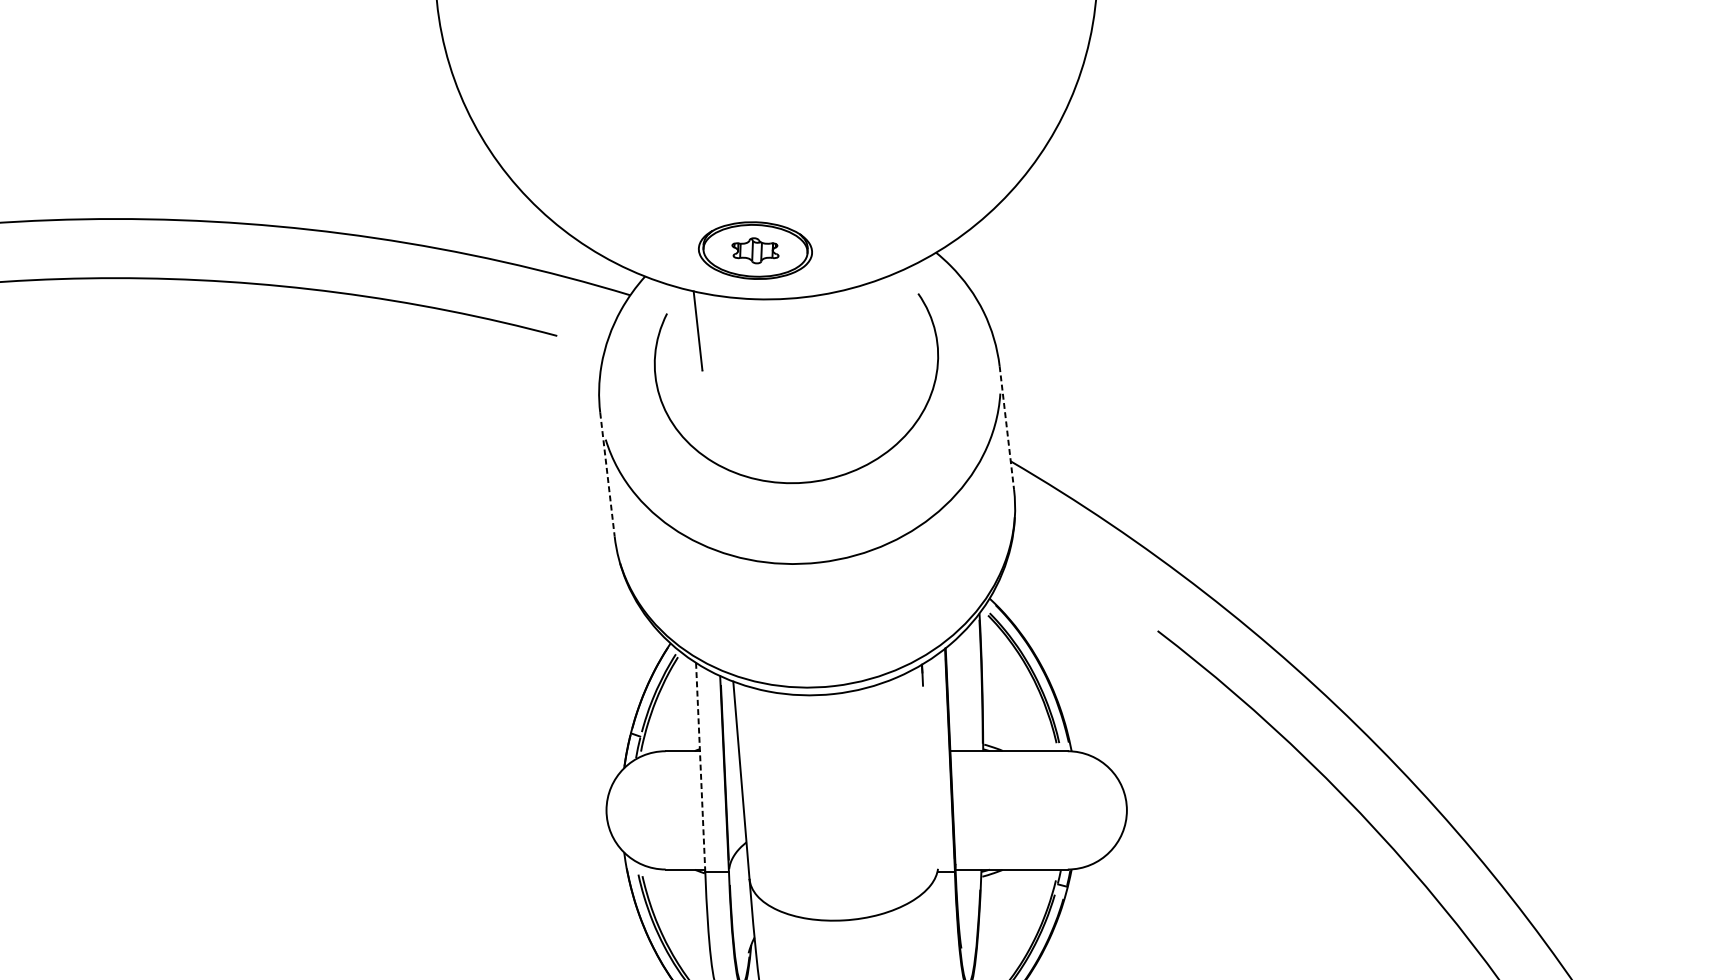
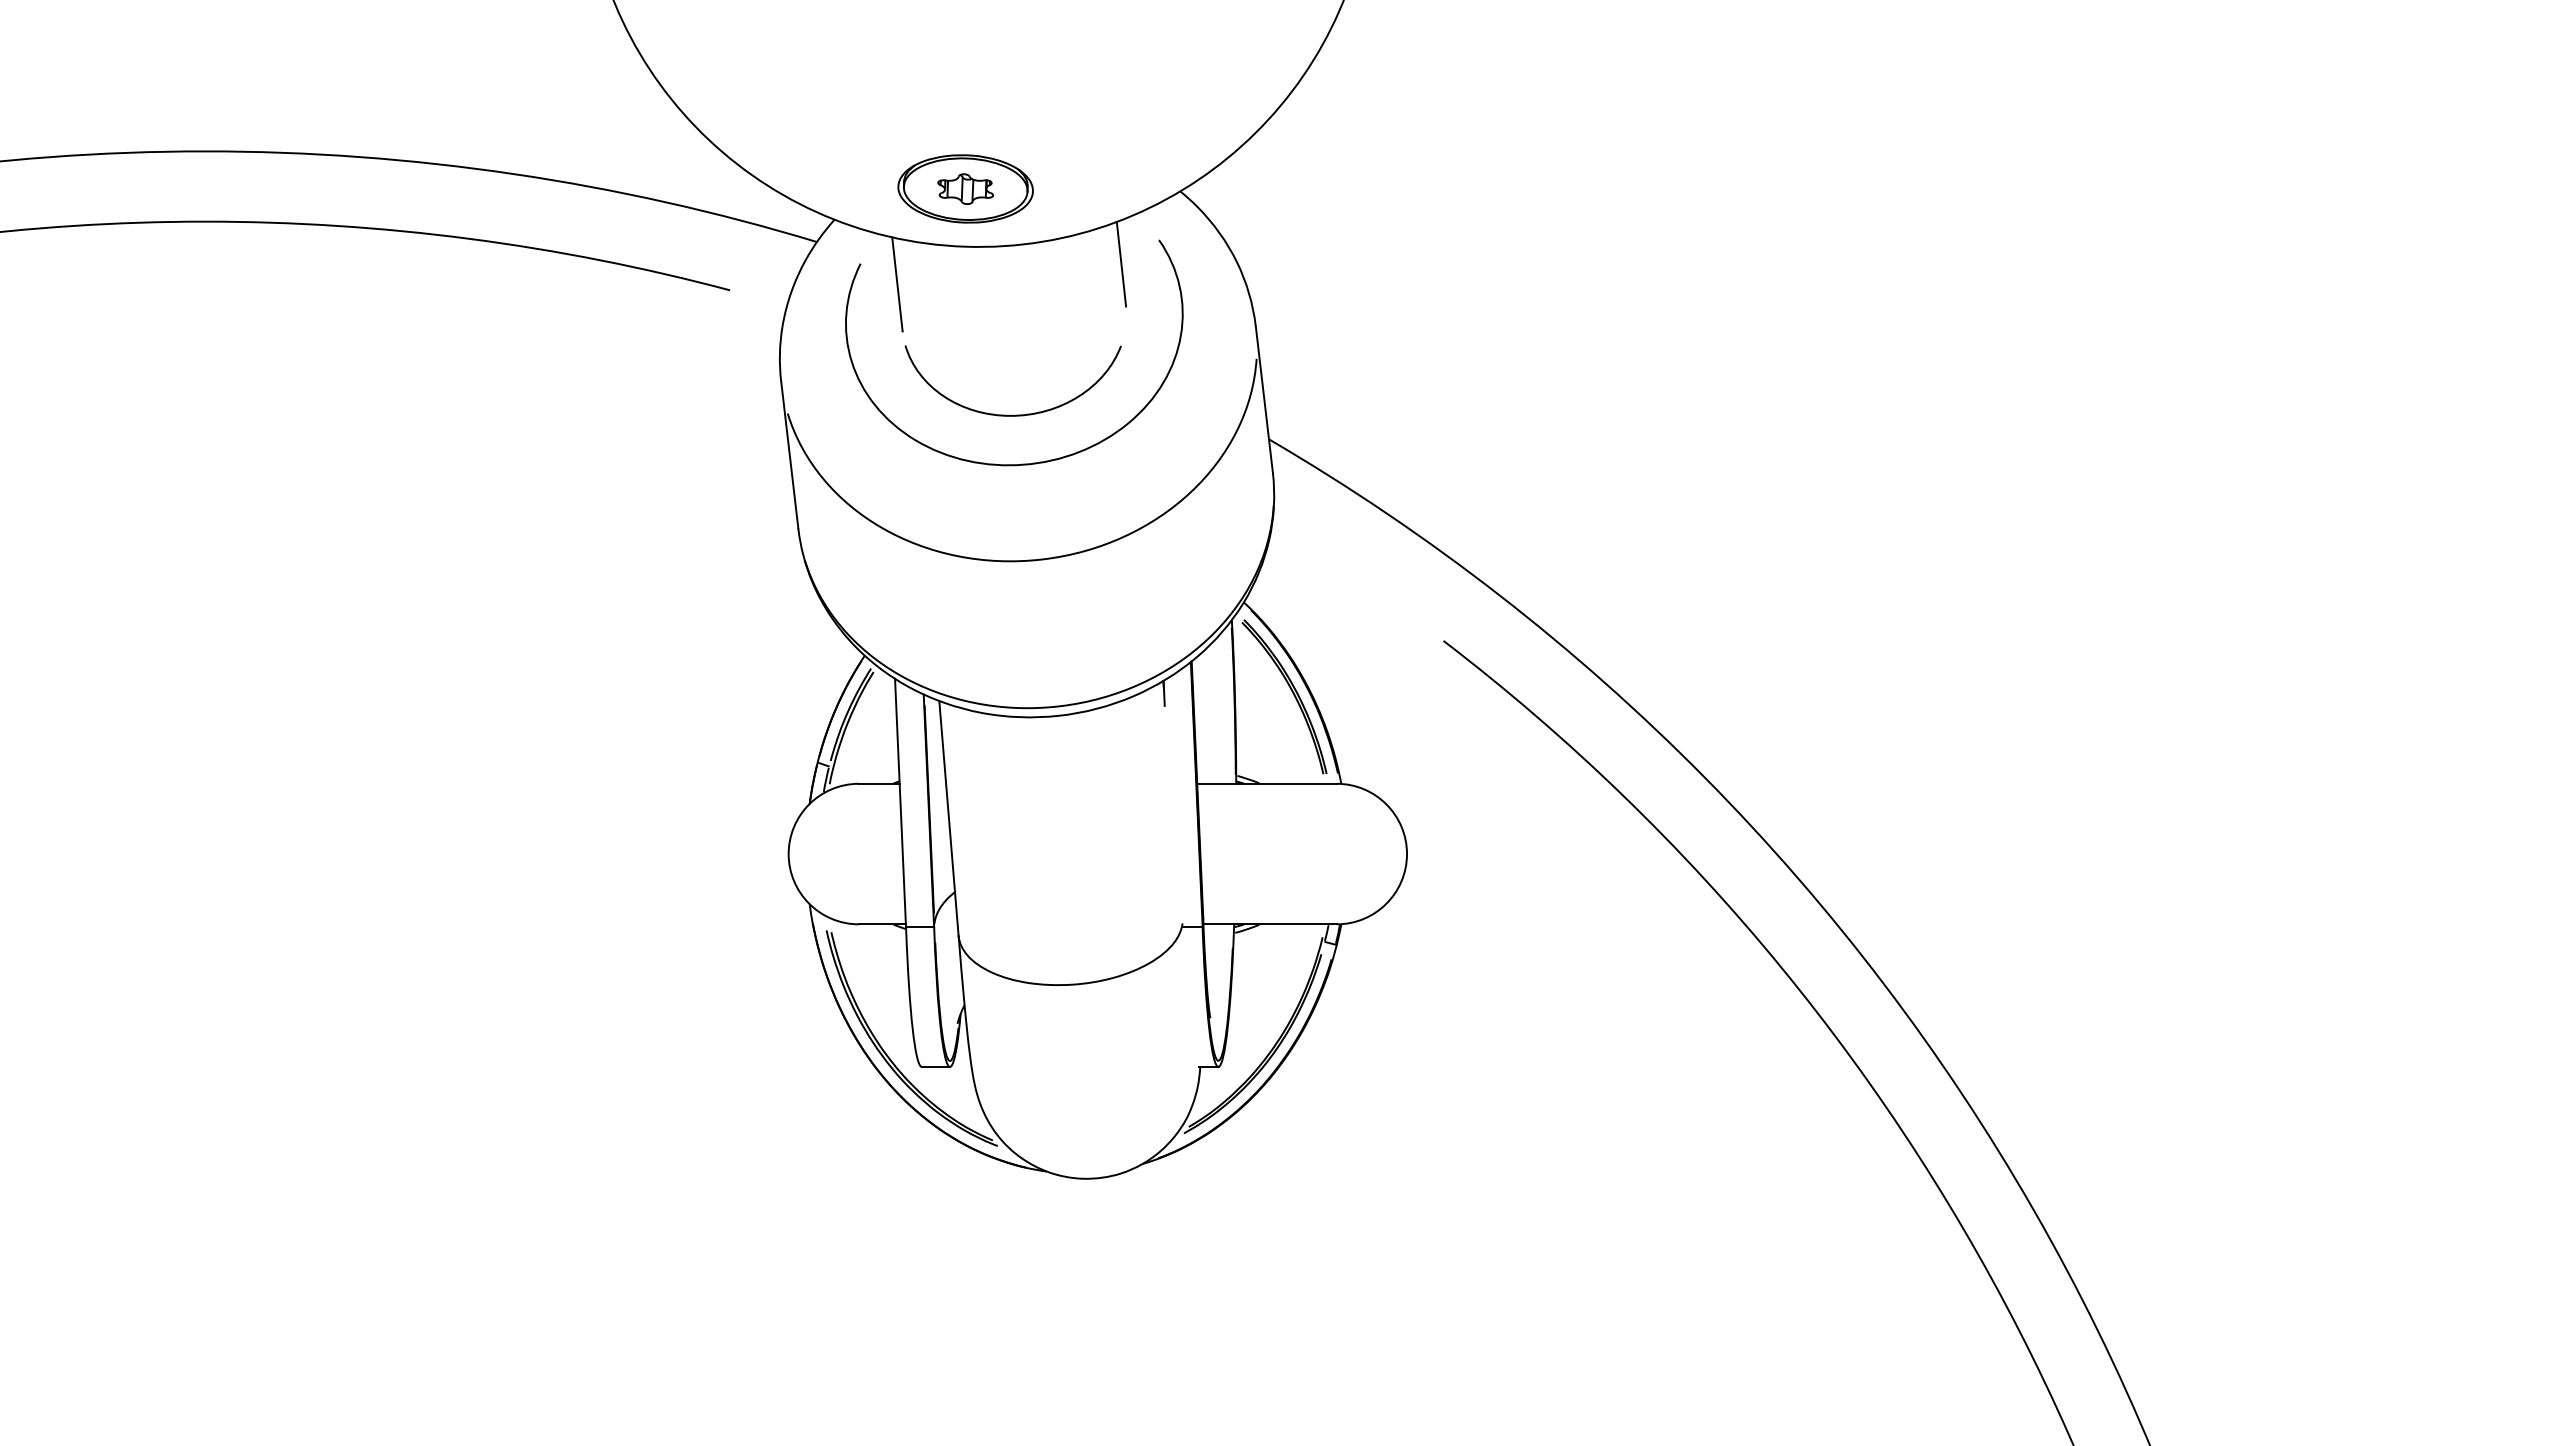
line: (886, 313) -> (1121, 263), added
line: (1006, 427) -> (1264, 399), dashed -> solid
curve: (797, 440) -> (1015, 414), added
line: (607, 474) -> (789, 455), dashed -> solid
line: (700, 767) -> (900, 803), dashed -> solid

